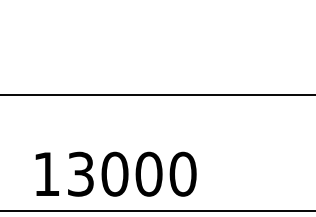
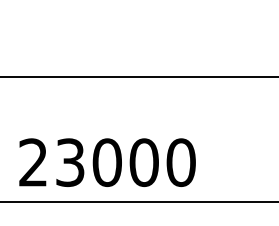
text: (45, 173) -> (31, 161), 13000 -> 23000

